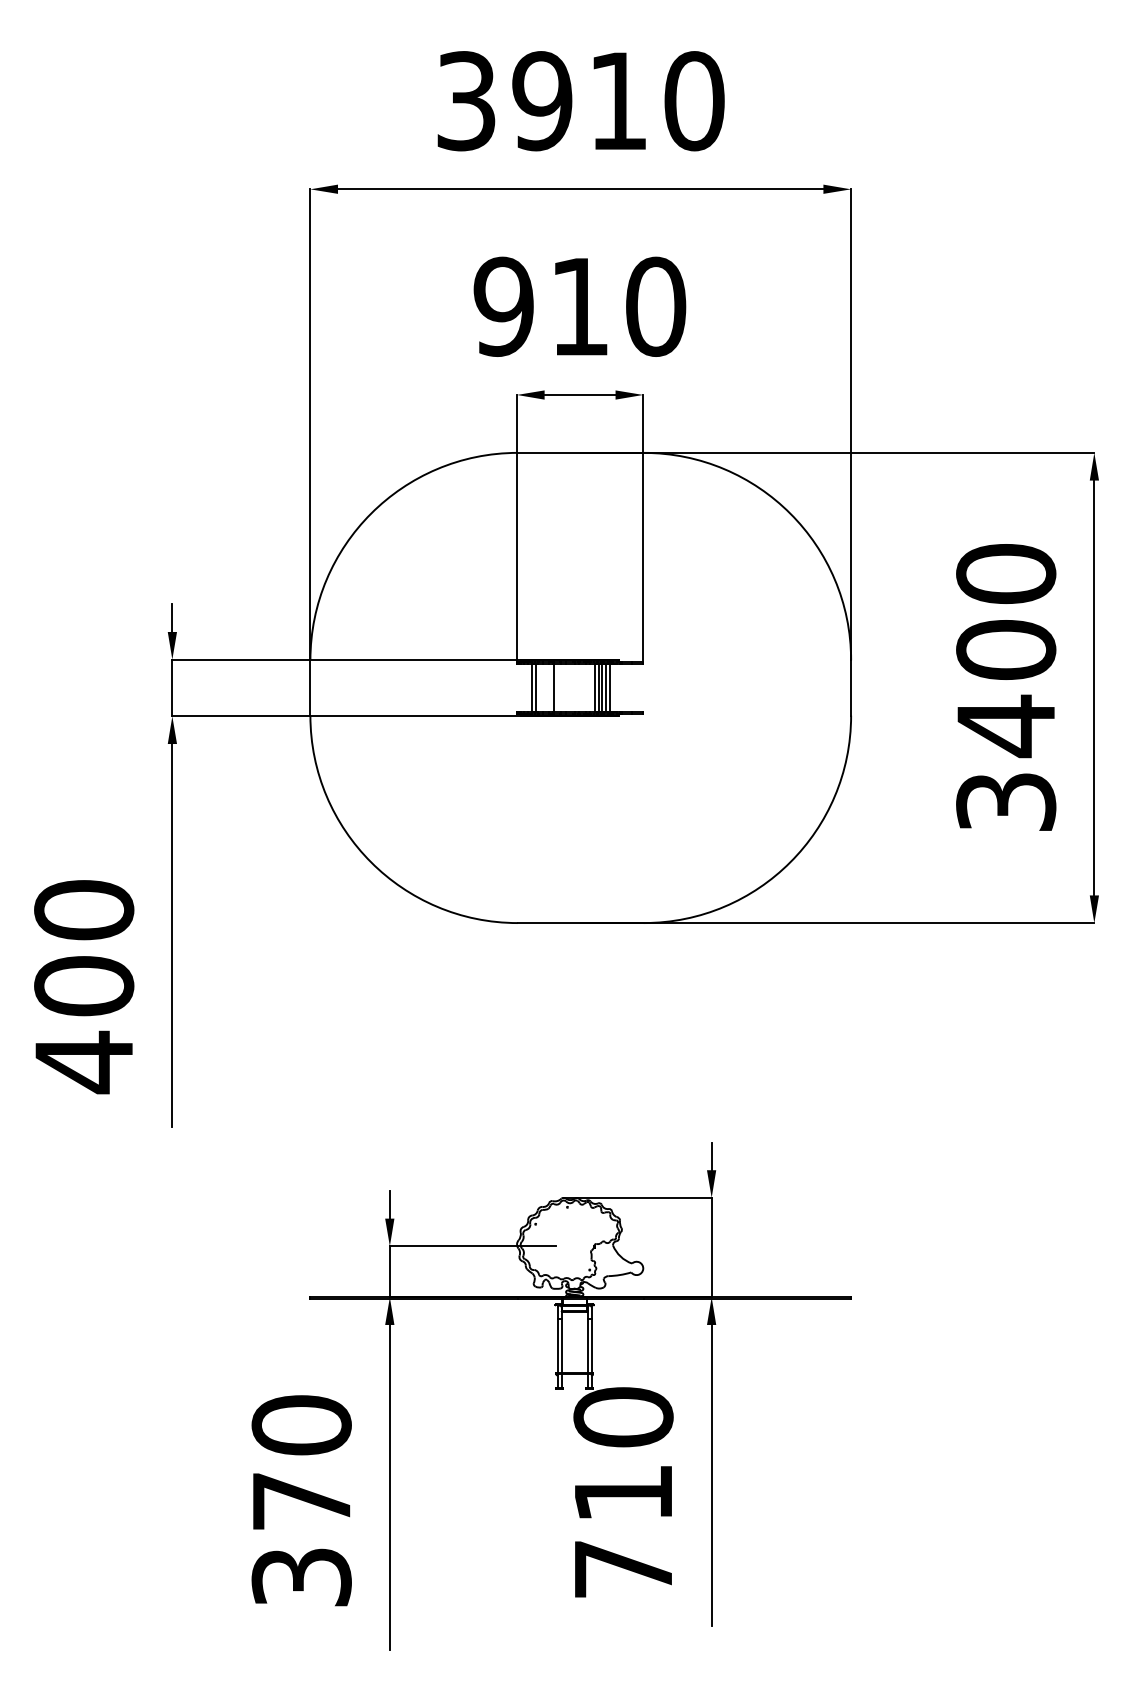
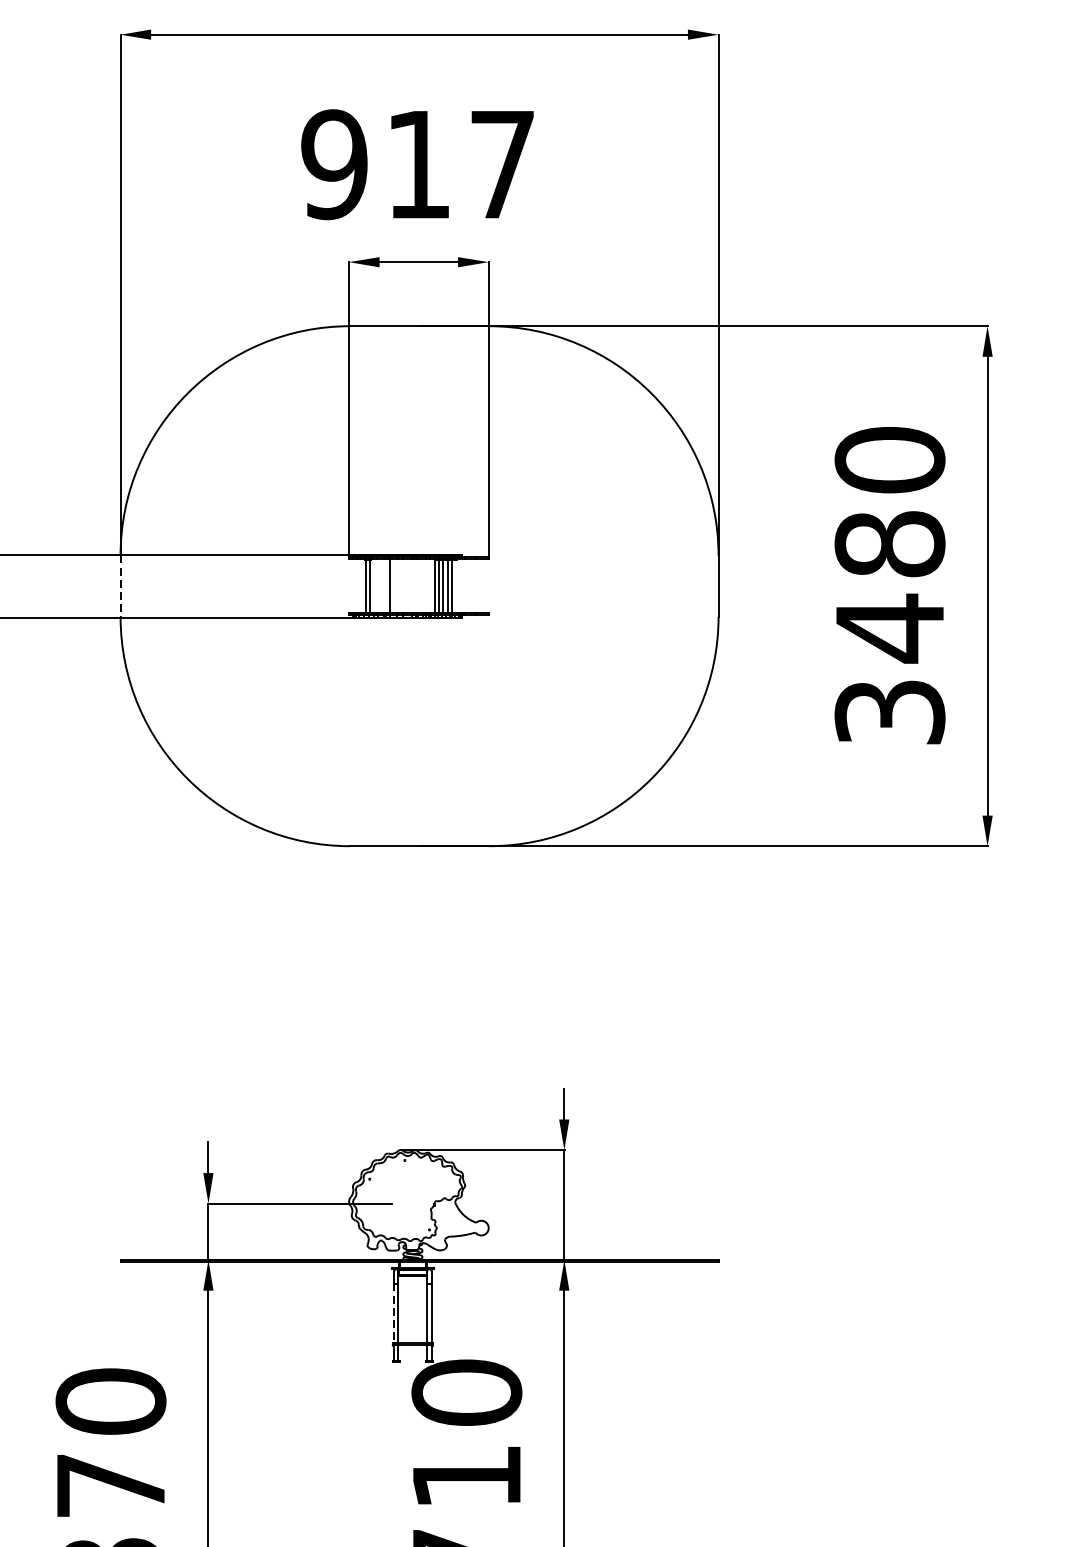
text: (656, 306) -> (503, 164), 910 -> 917
text: (1006, 649) -> (890, 543), 3400 -> 3480
line: (310, 687) -> (120, 585), solid -> dashed
line: (557, 1345) -> (393, 1313), solid -> dashed

